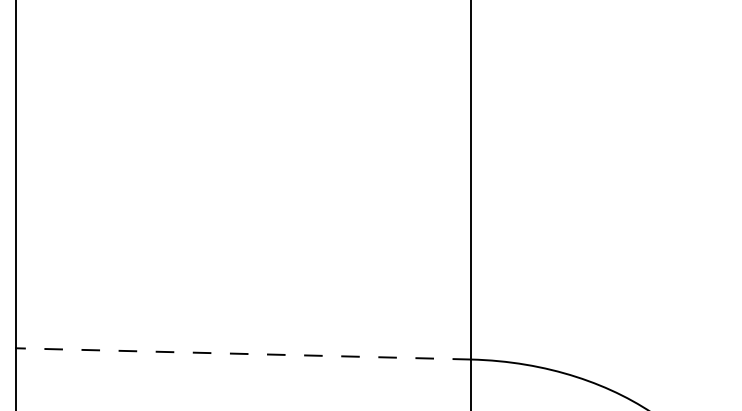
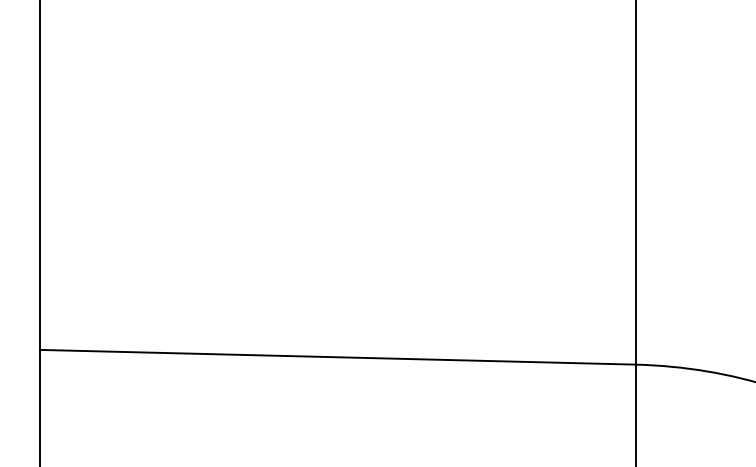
line: (243, 353) -> (337, 356), dashed -> solid

